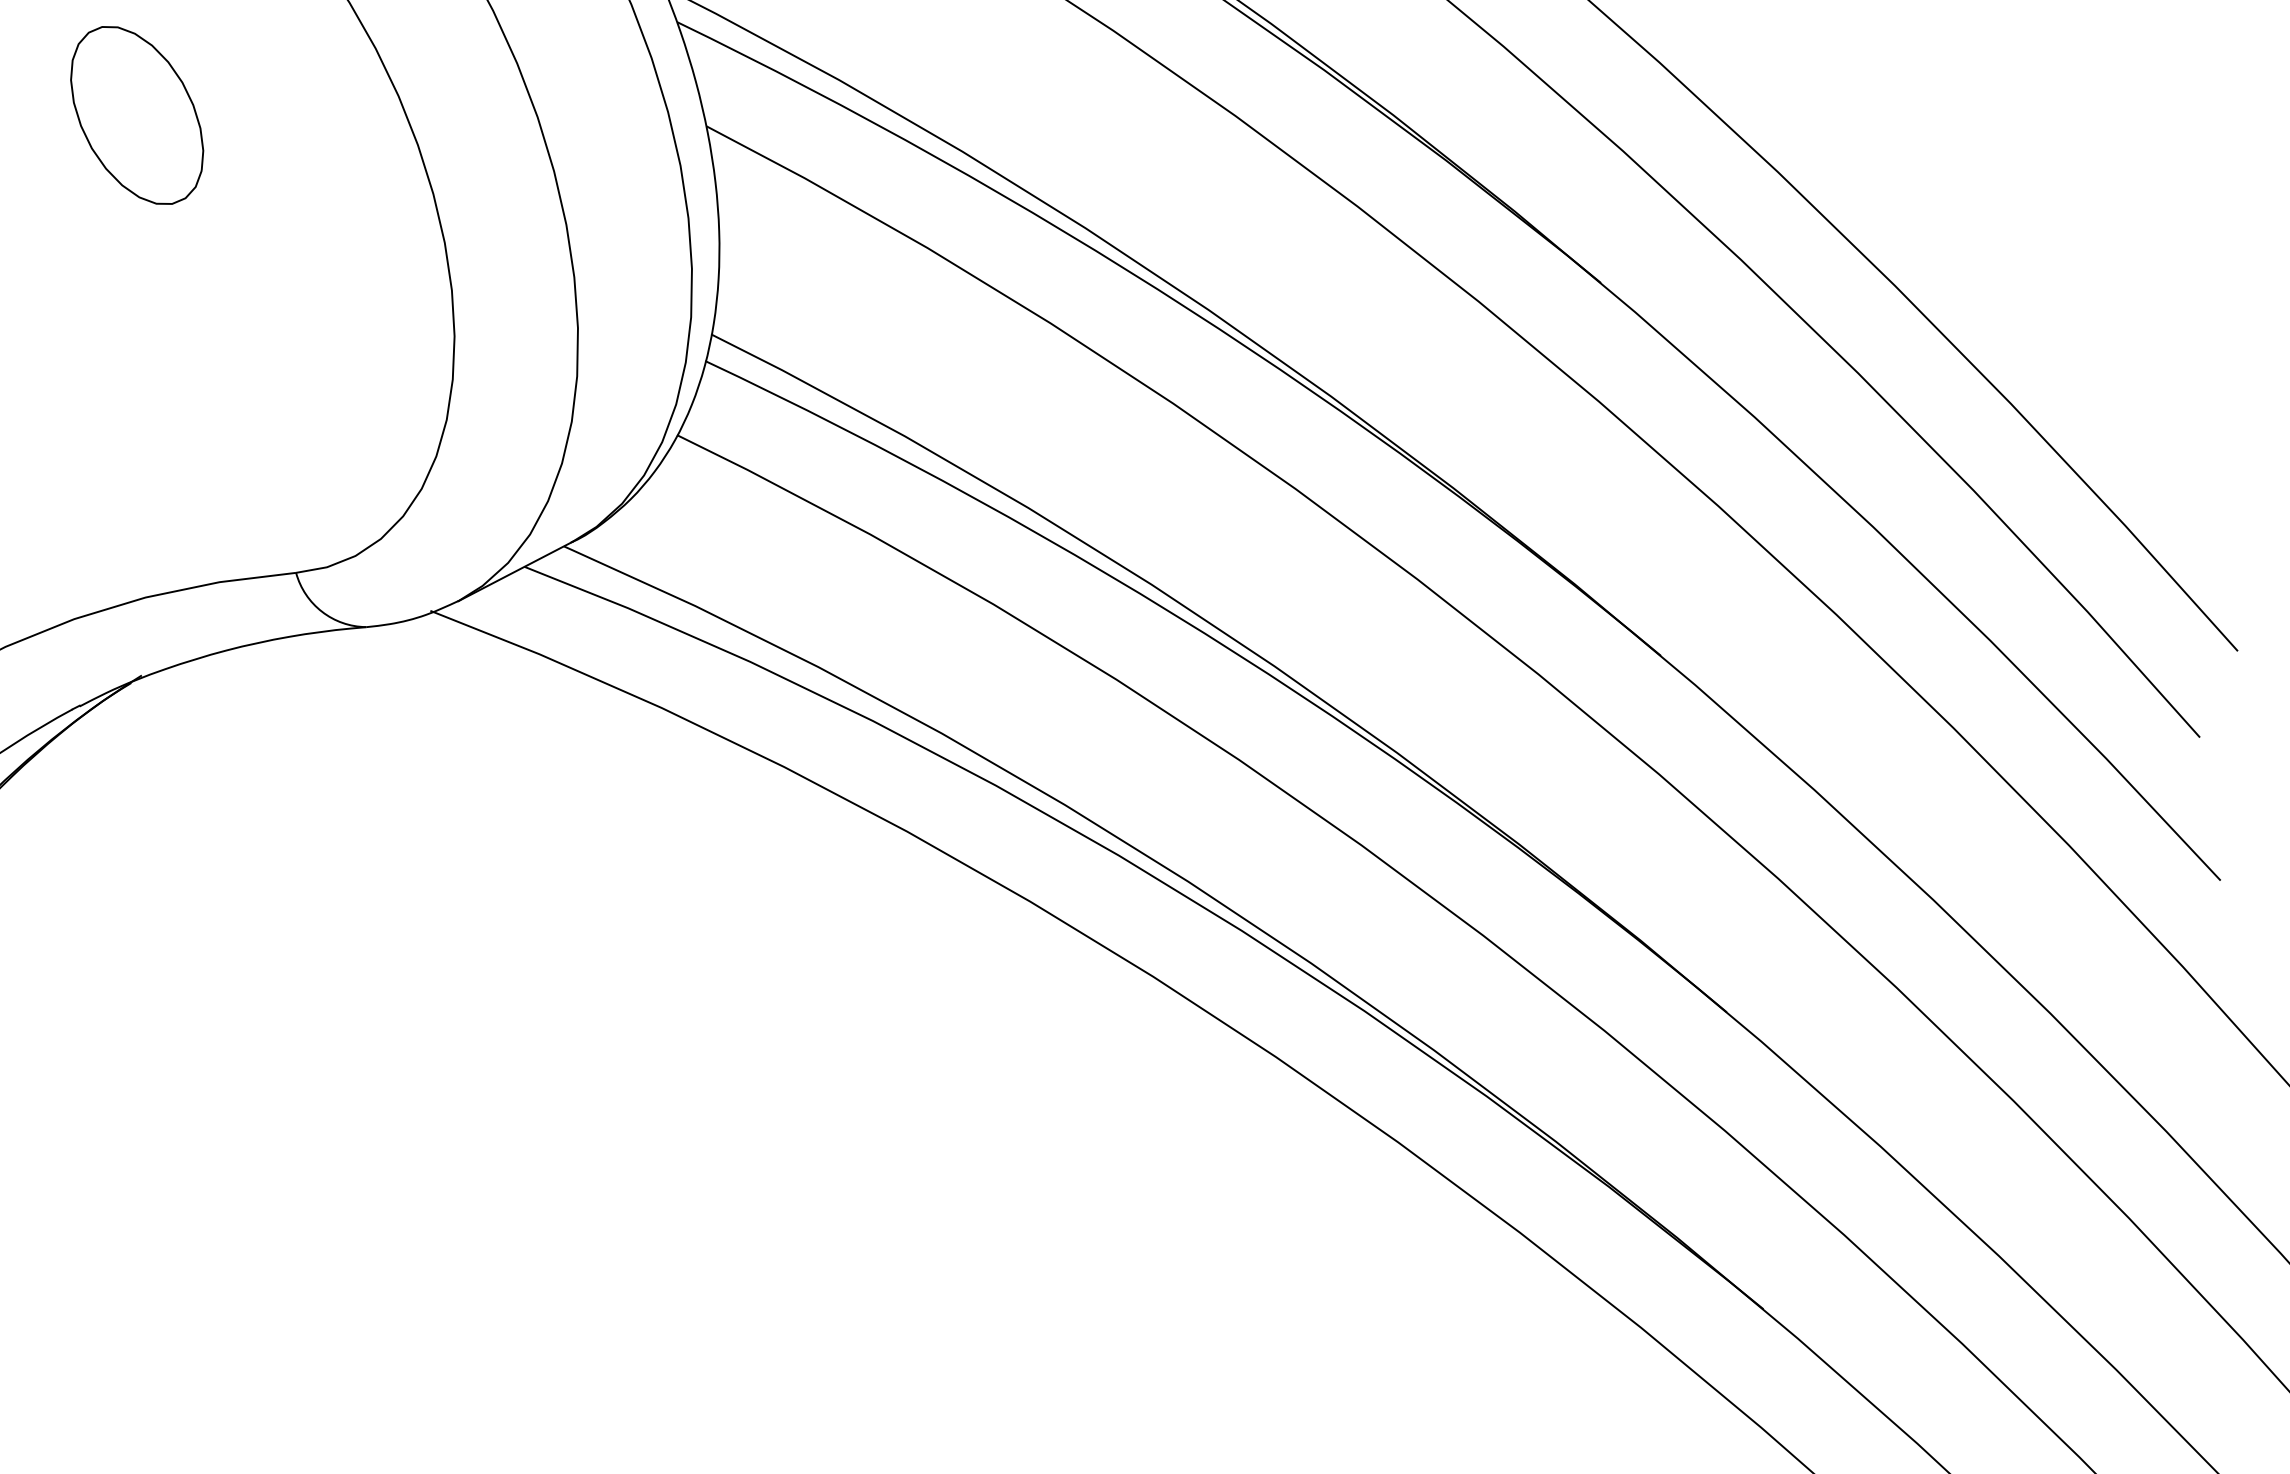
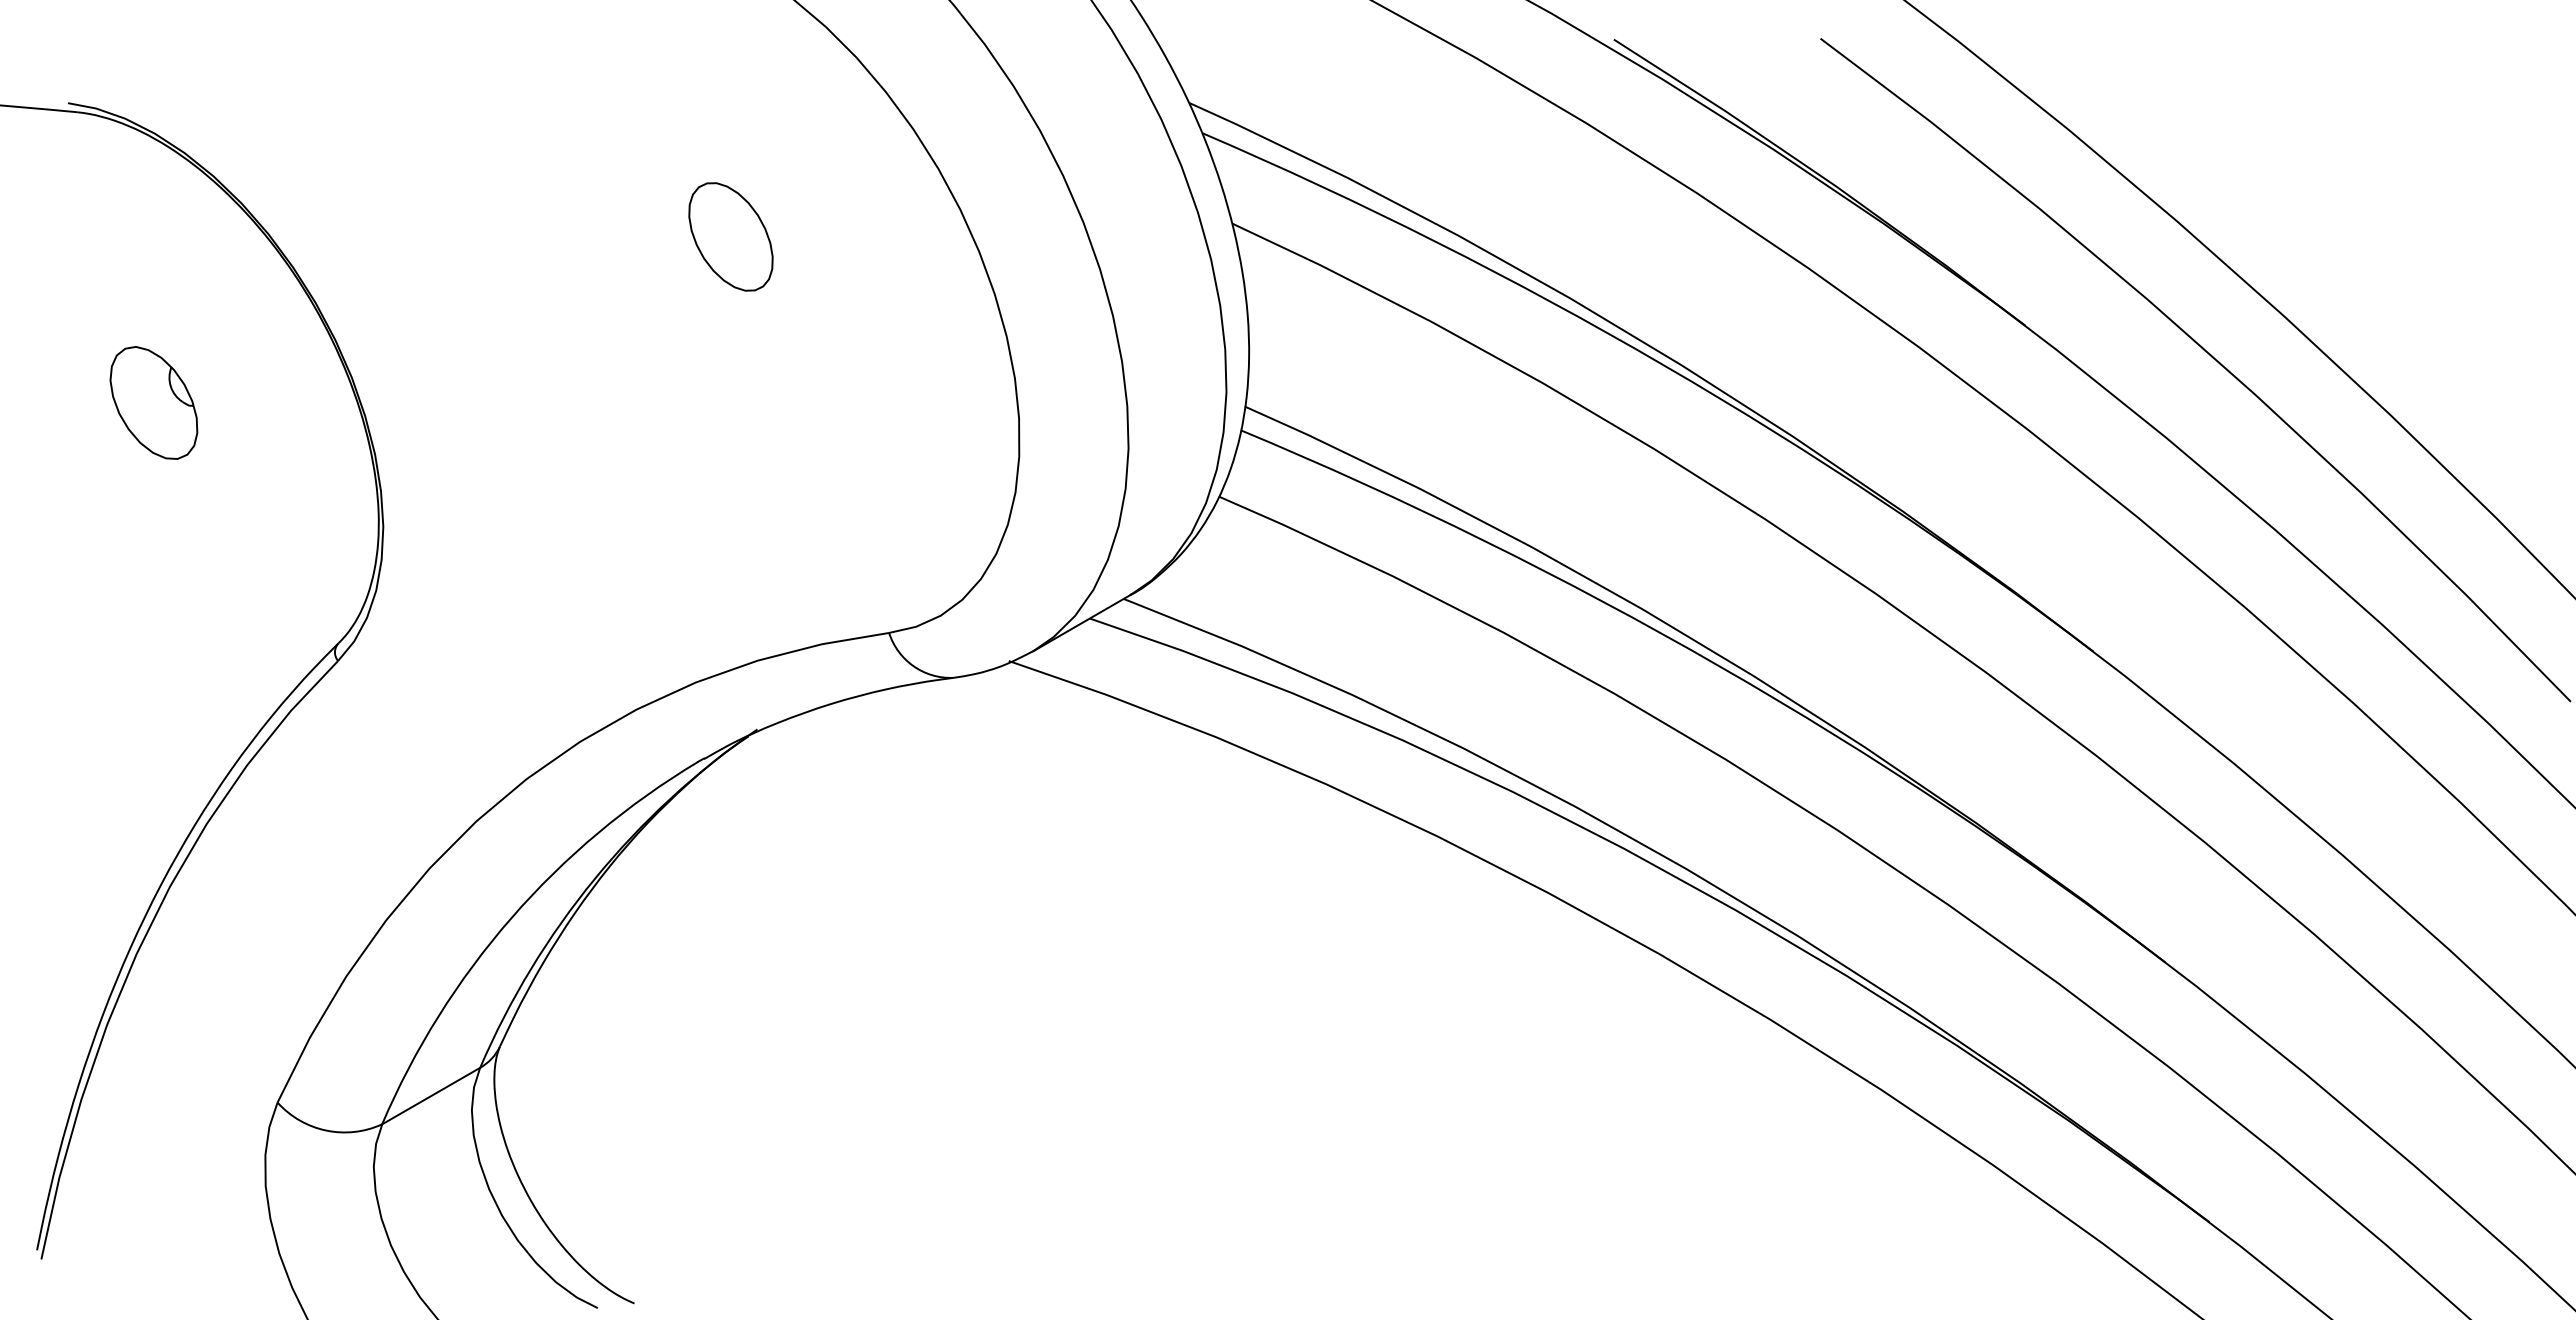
part: (136, 115) -> (730, 236), size x0.7

